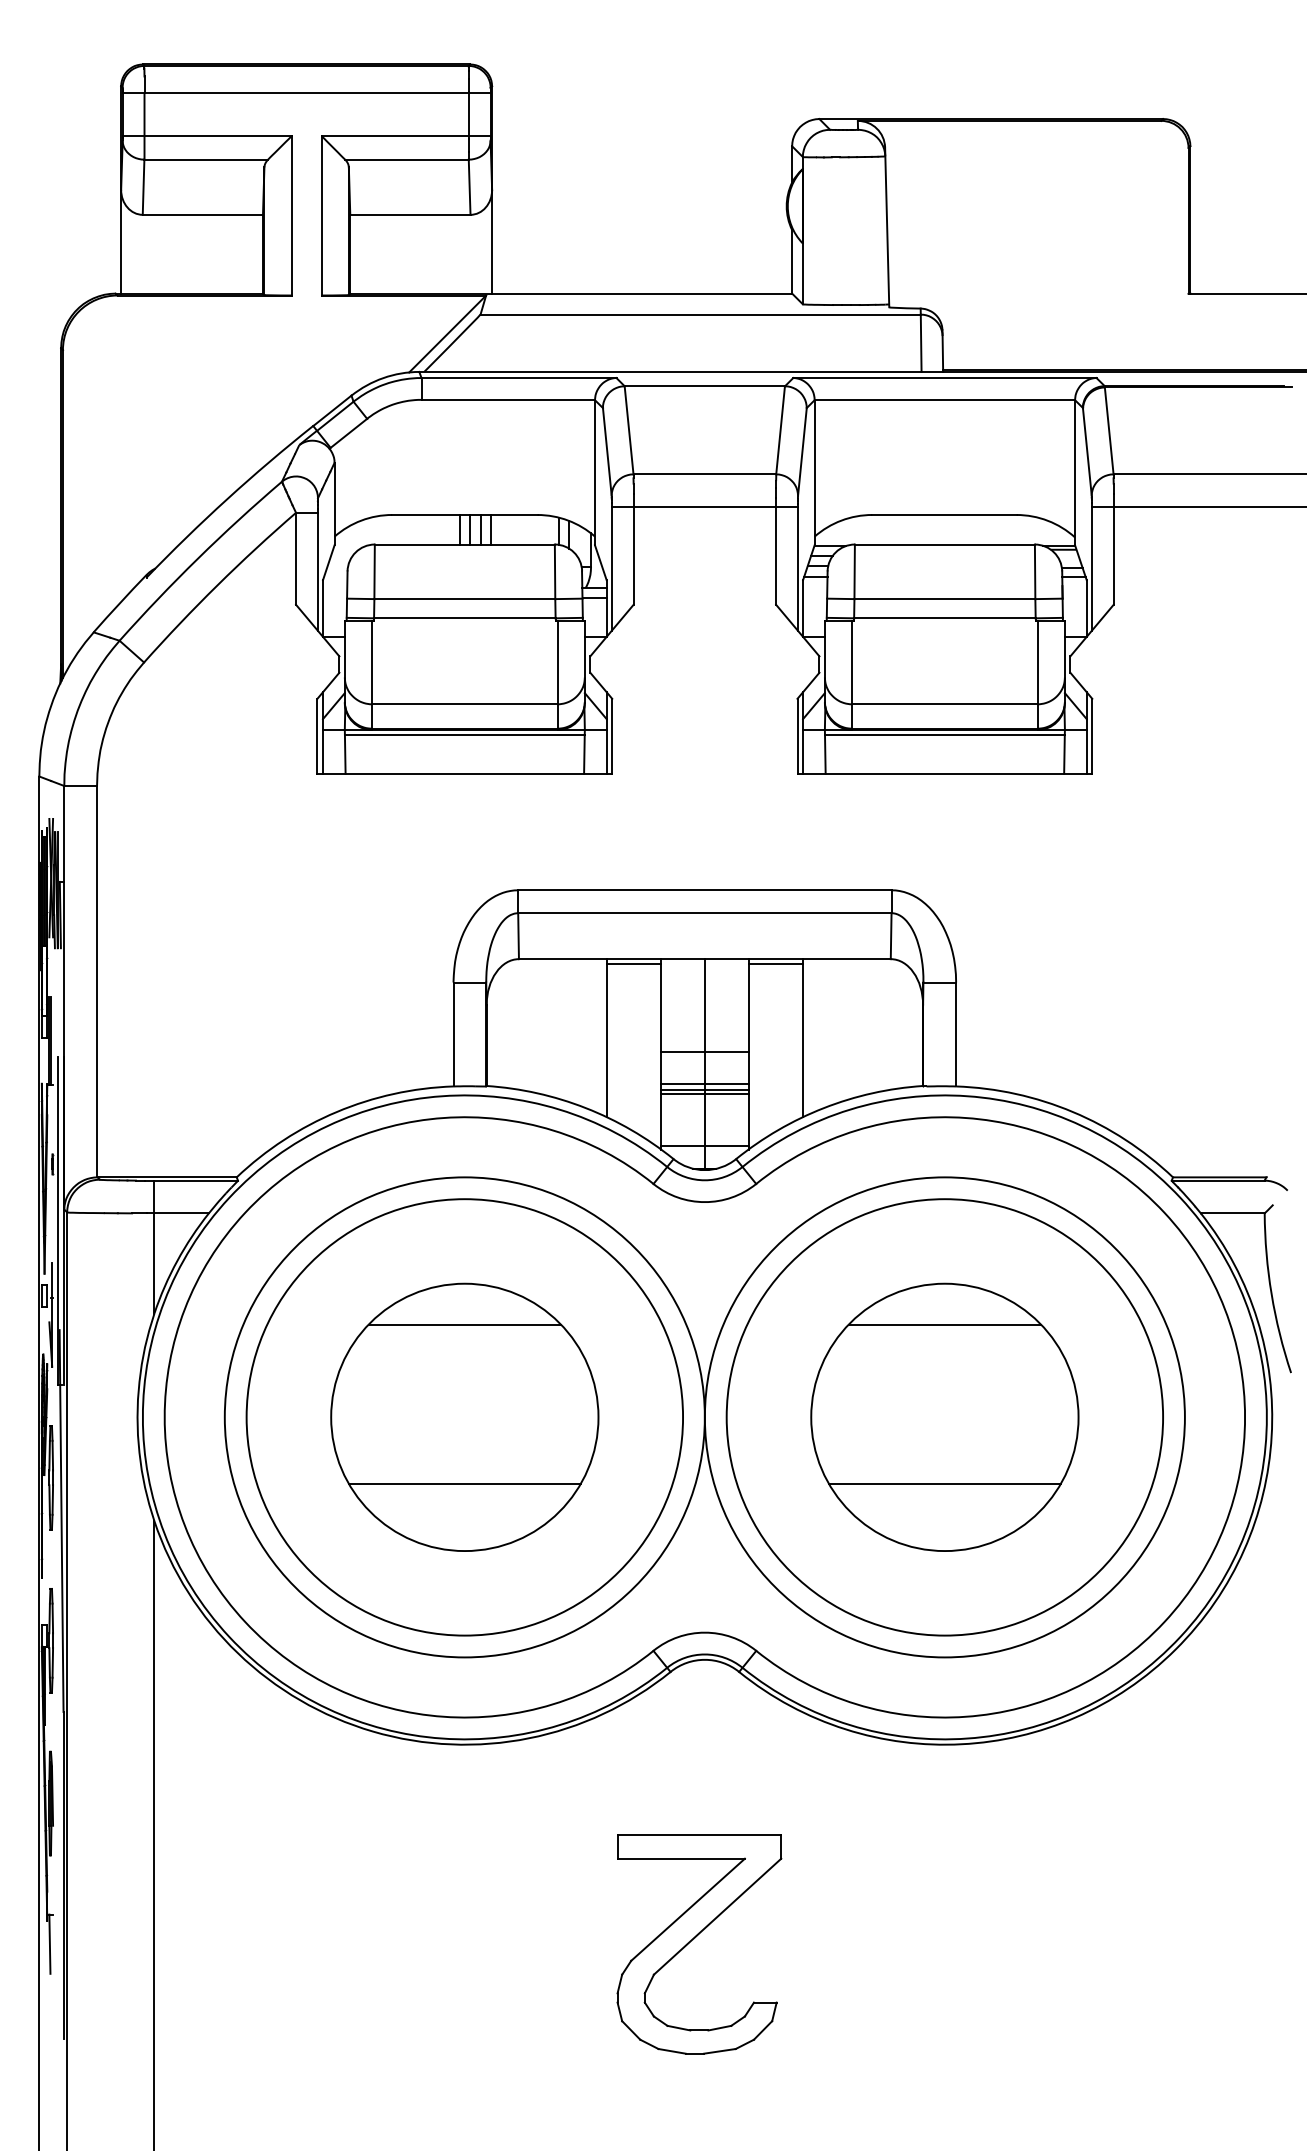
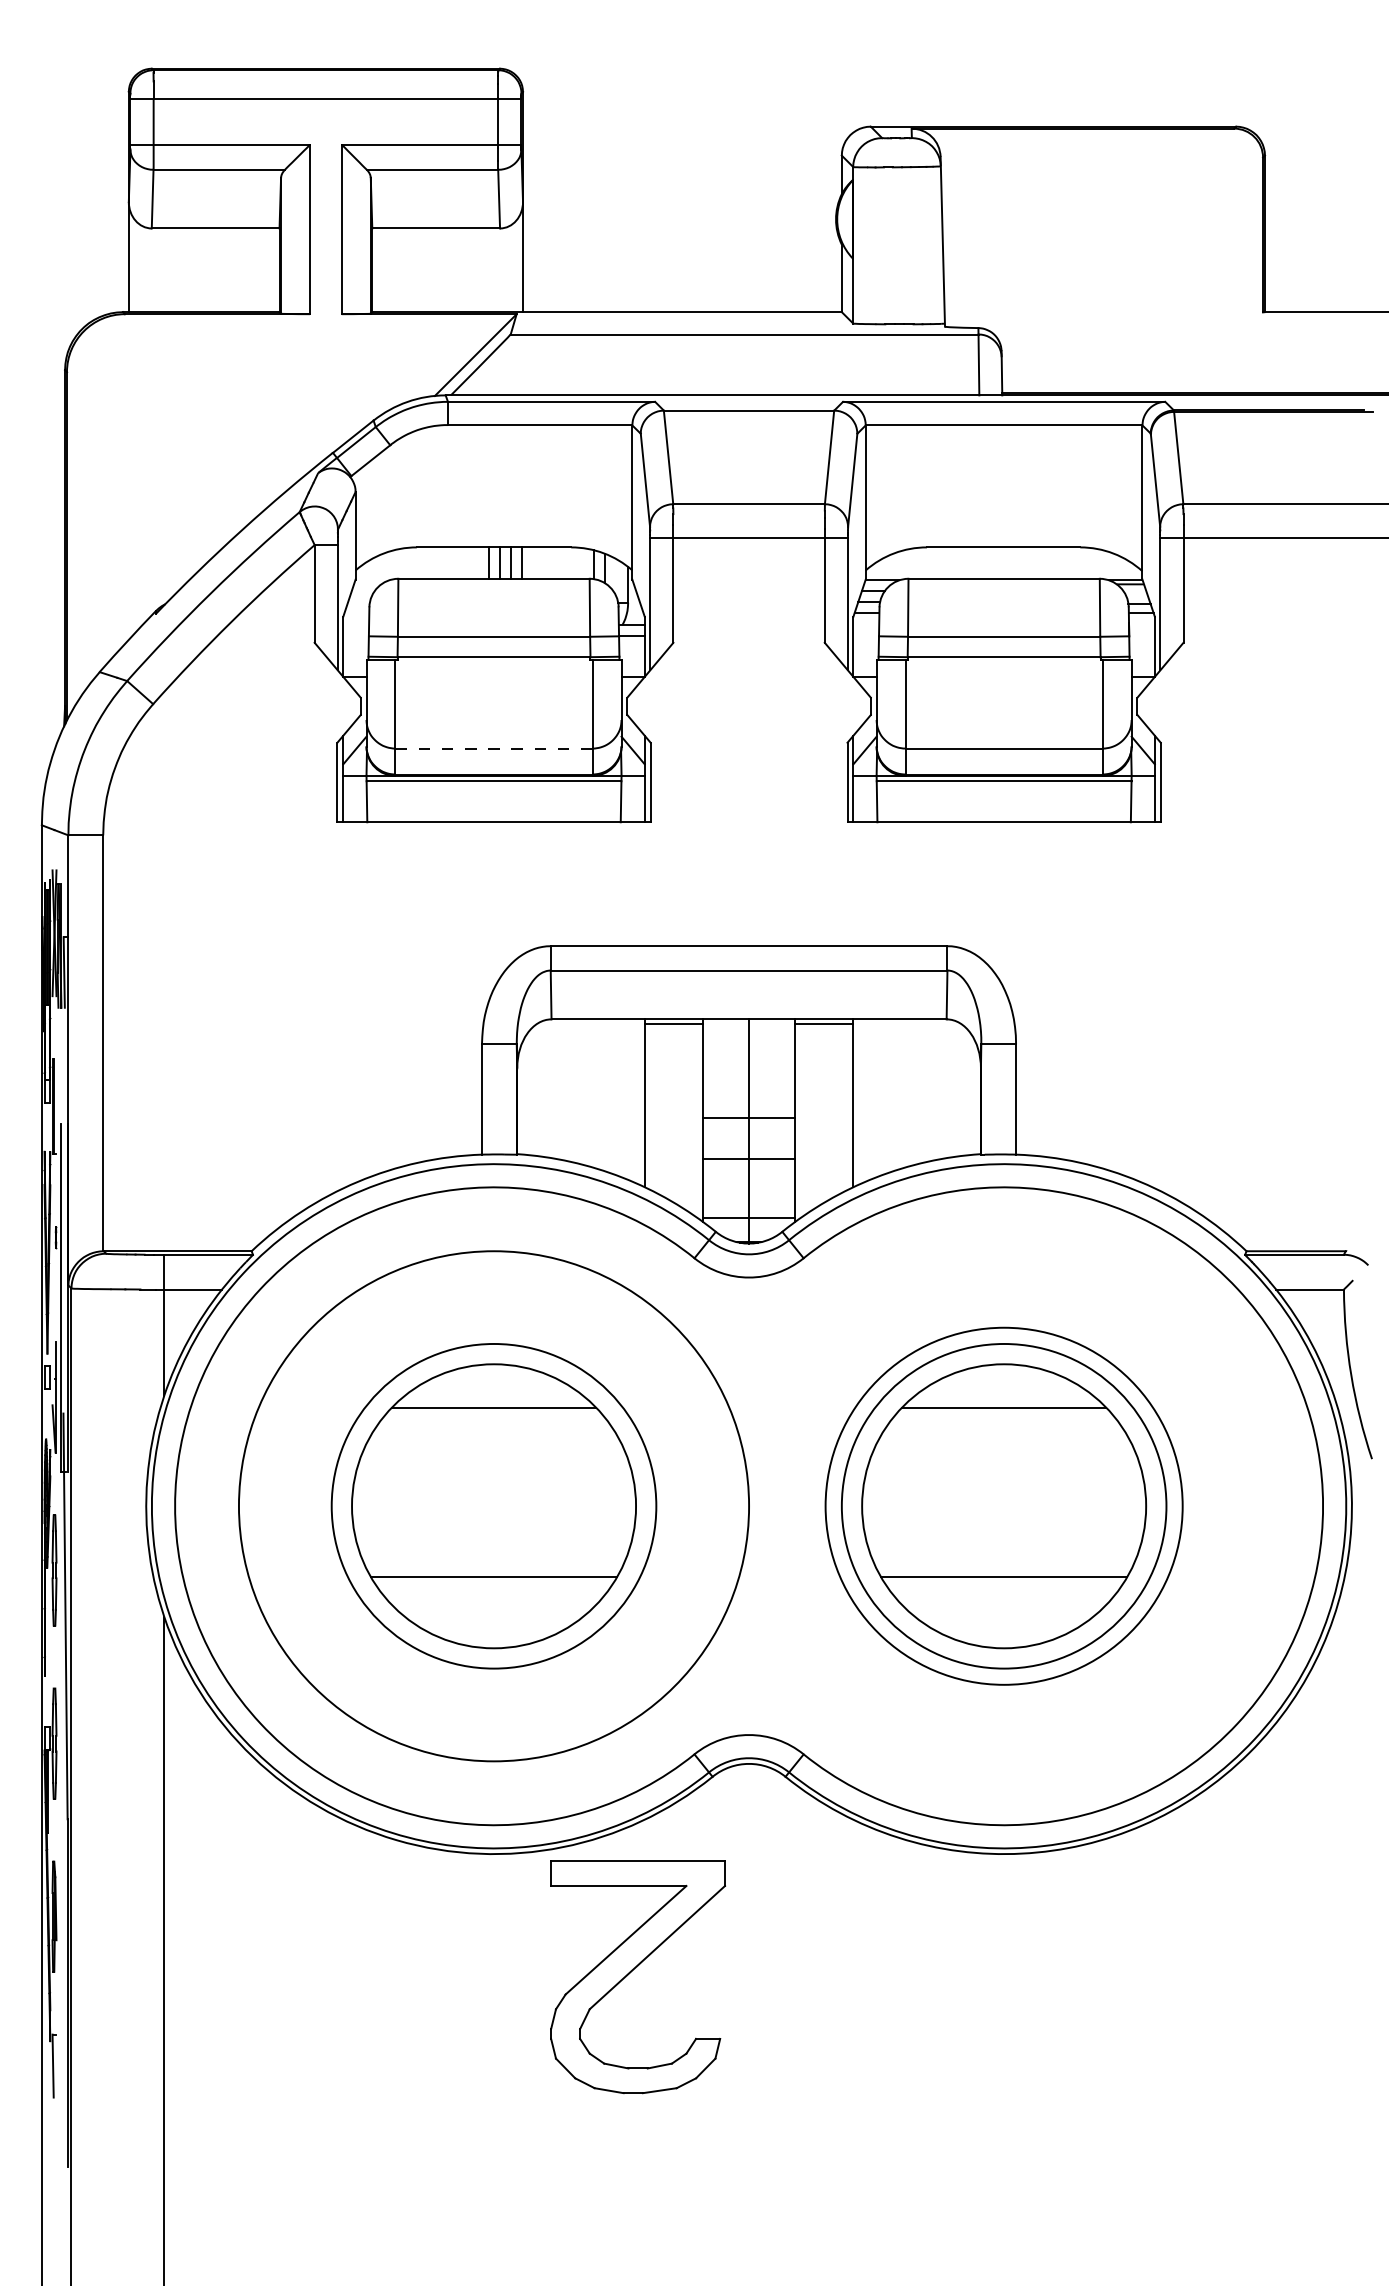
line: (464, 704) -> (493, 748), solid -> dashed
line: (704, 1083) -> (748, 1151), removed
line: (704, 1093) -> (748, 1162), removed
circle: (464, 1417) -> (493, 1506), size x0.7
circle: (944, 1417) -> (1003, 1506), size x0.7
circle: (944, 1417) -> (1003, 1506), size x0.7
part: (694, 1939) -> (632, 1971), moved

